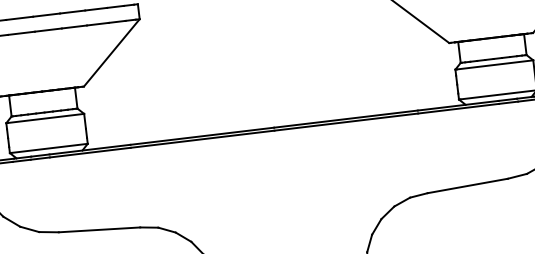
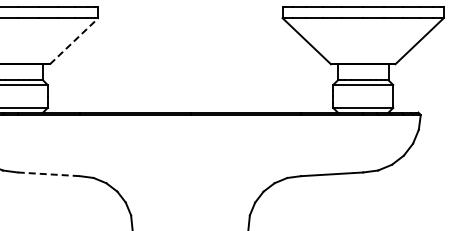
line: (112, 51) -> (74, 40), solid -> dashed
line: (100, 230) -> (49, 174), solid -> dashed

